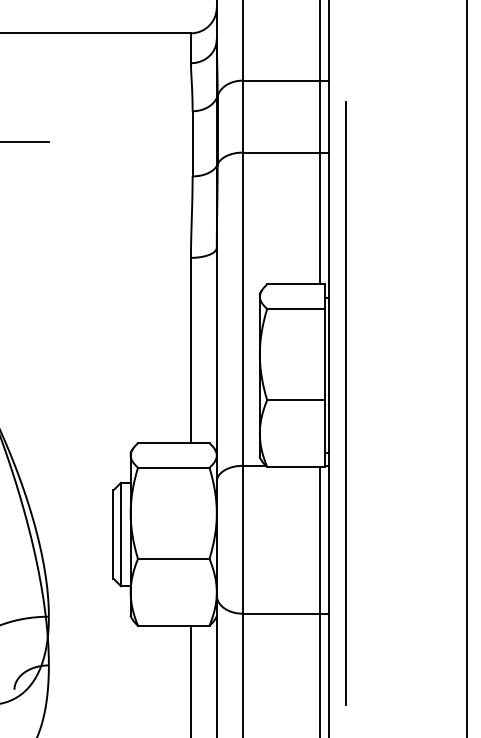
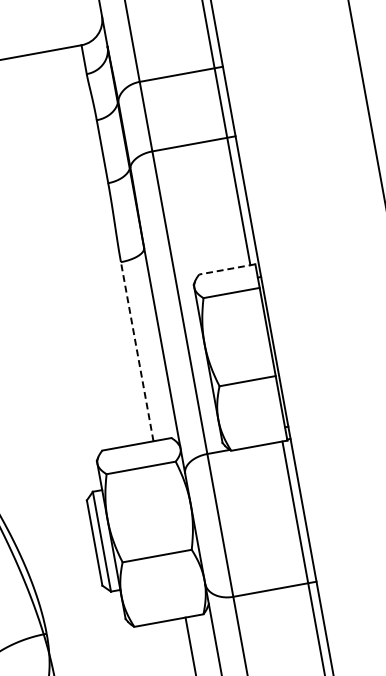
line: (295, 284) -> (226, 269), solid -> dashed
line: (190, 350) -> (136, 351), solid -> dashed
line: (345, 403) -> (295, 375), removed

